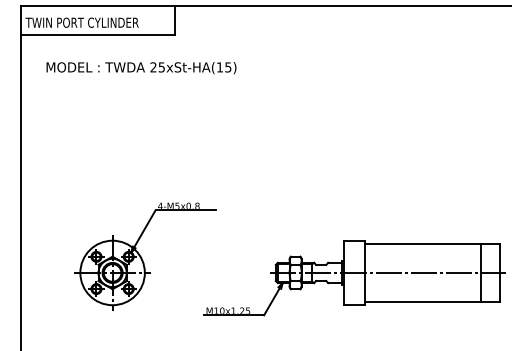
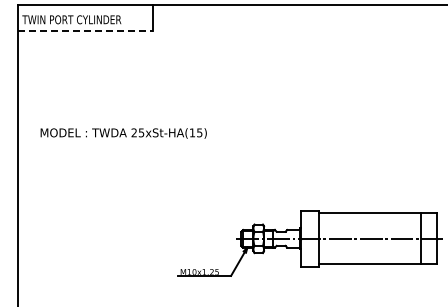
line: (98, 34) -> (86, 30), solid -> dashed
text: (141, 68) -> (123, 133), moved
part: (145, 256) -> (127, 224), removed

